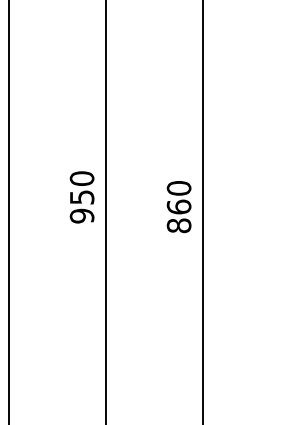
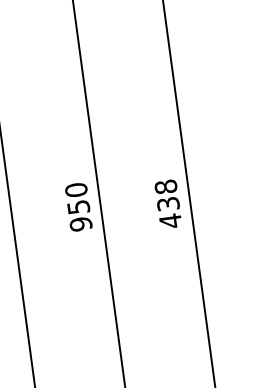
text: (178, 207) -> (167, 204), 860 -> 438

